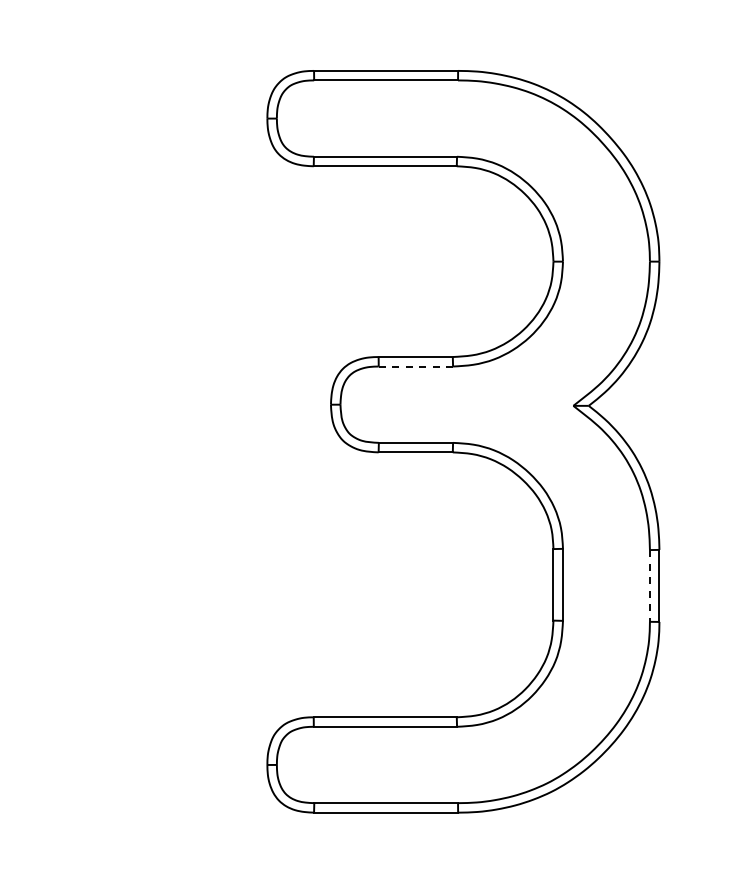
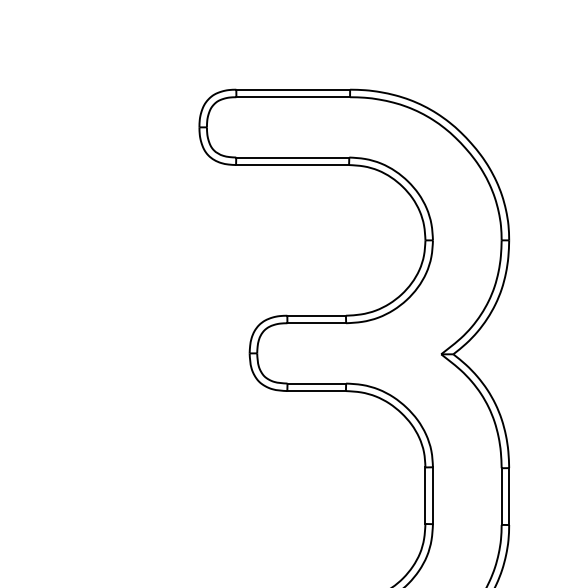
line: (416, 366) -> (317, 323), dashed -> solid
line: (649, 585) -> (501, 496), dashed -> solid

